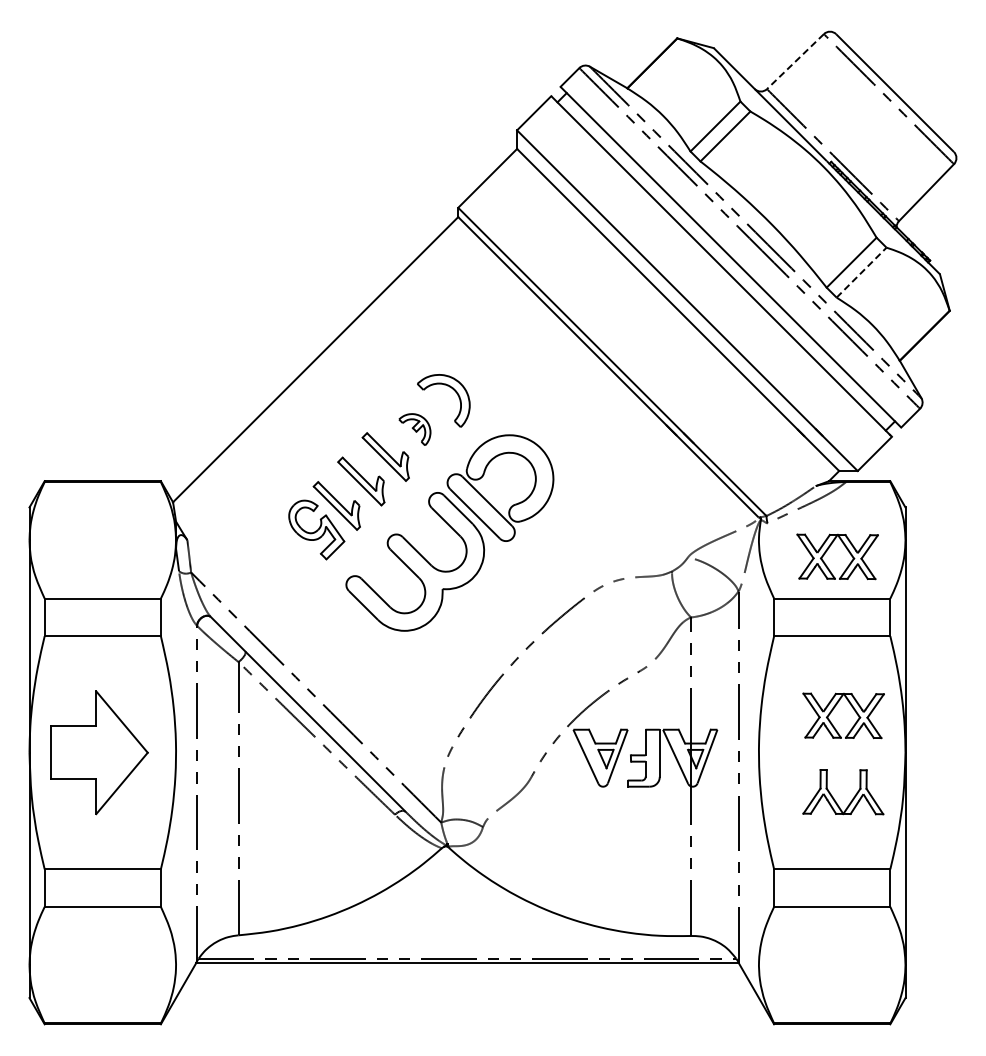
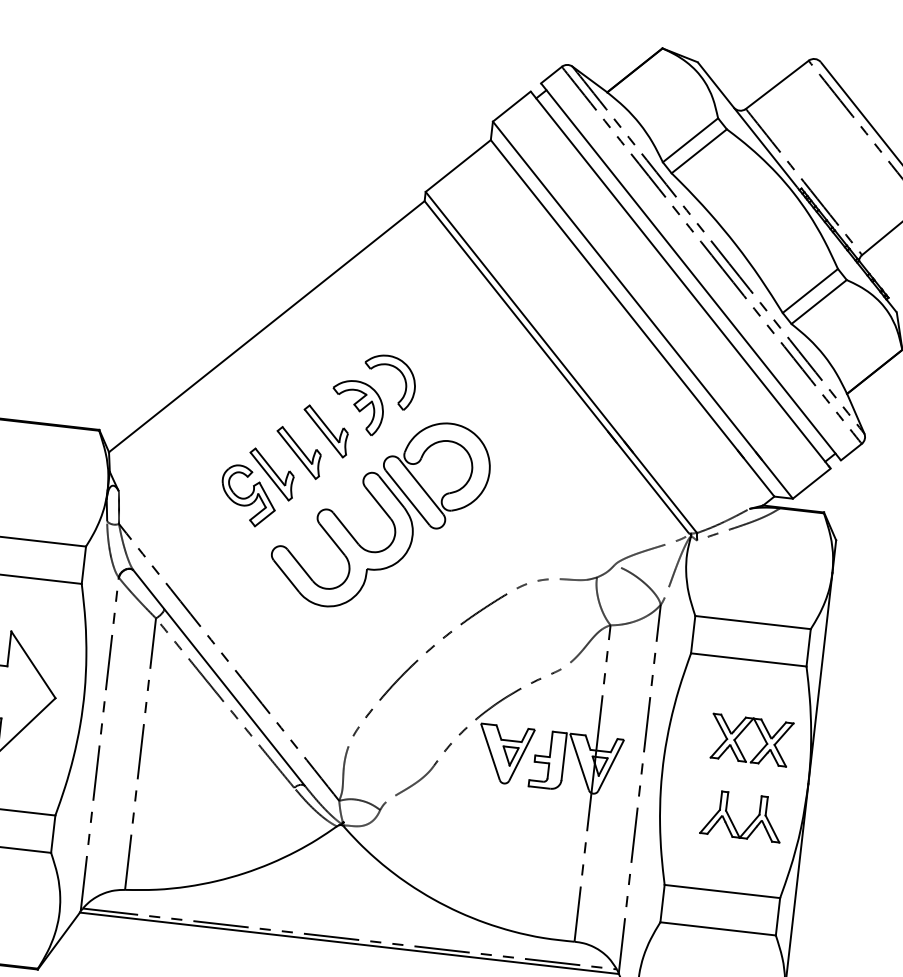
line: (795, 61) -> (777, 84), dashed -> solid
line: (861, 272) -> (819, 301), dashed -> solid
part: (414, 429) -> (357, 407), size x1.67
part: (827, 551) -> (753, 575), removed

